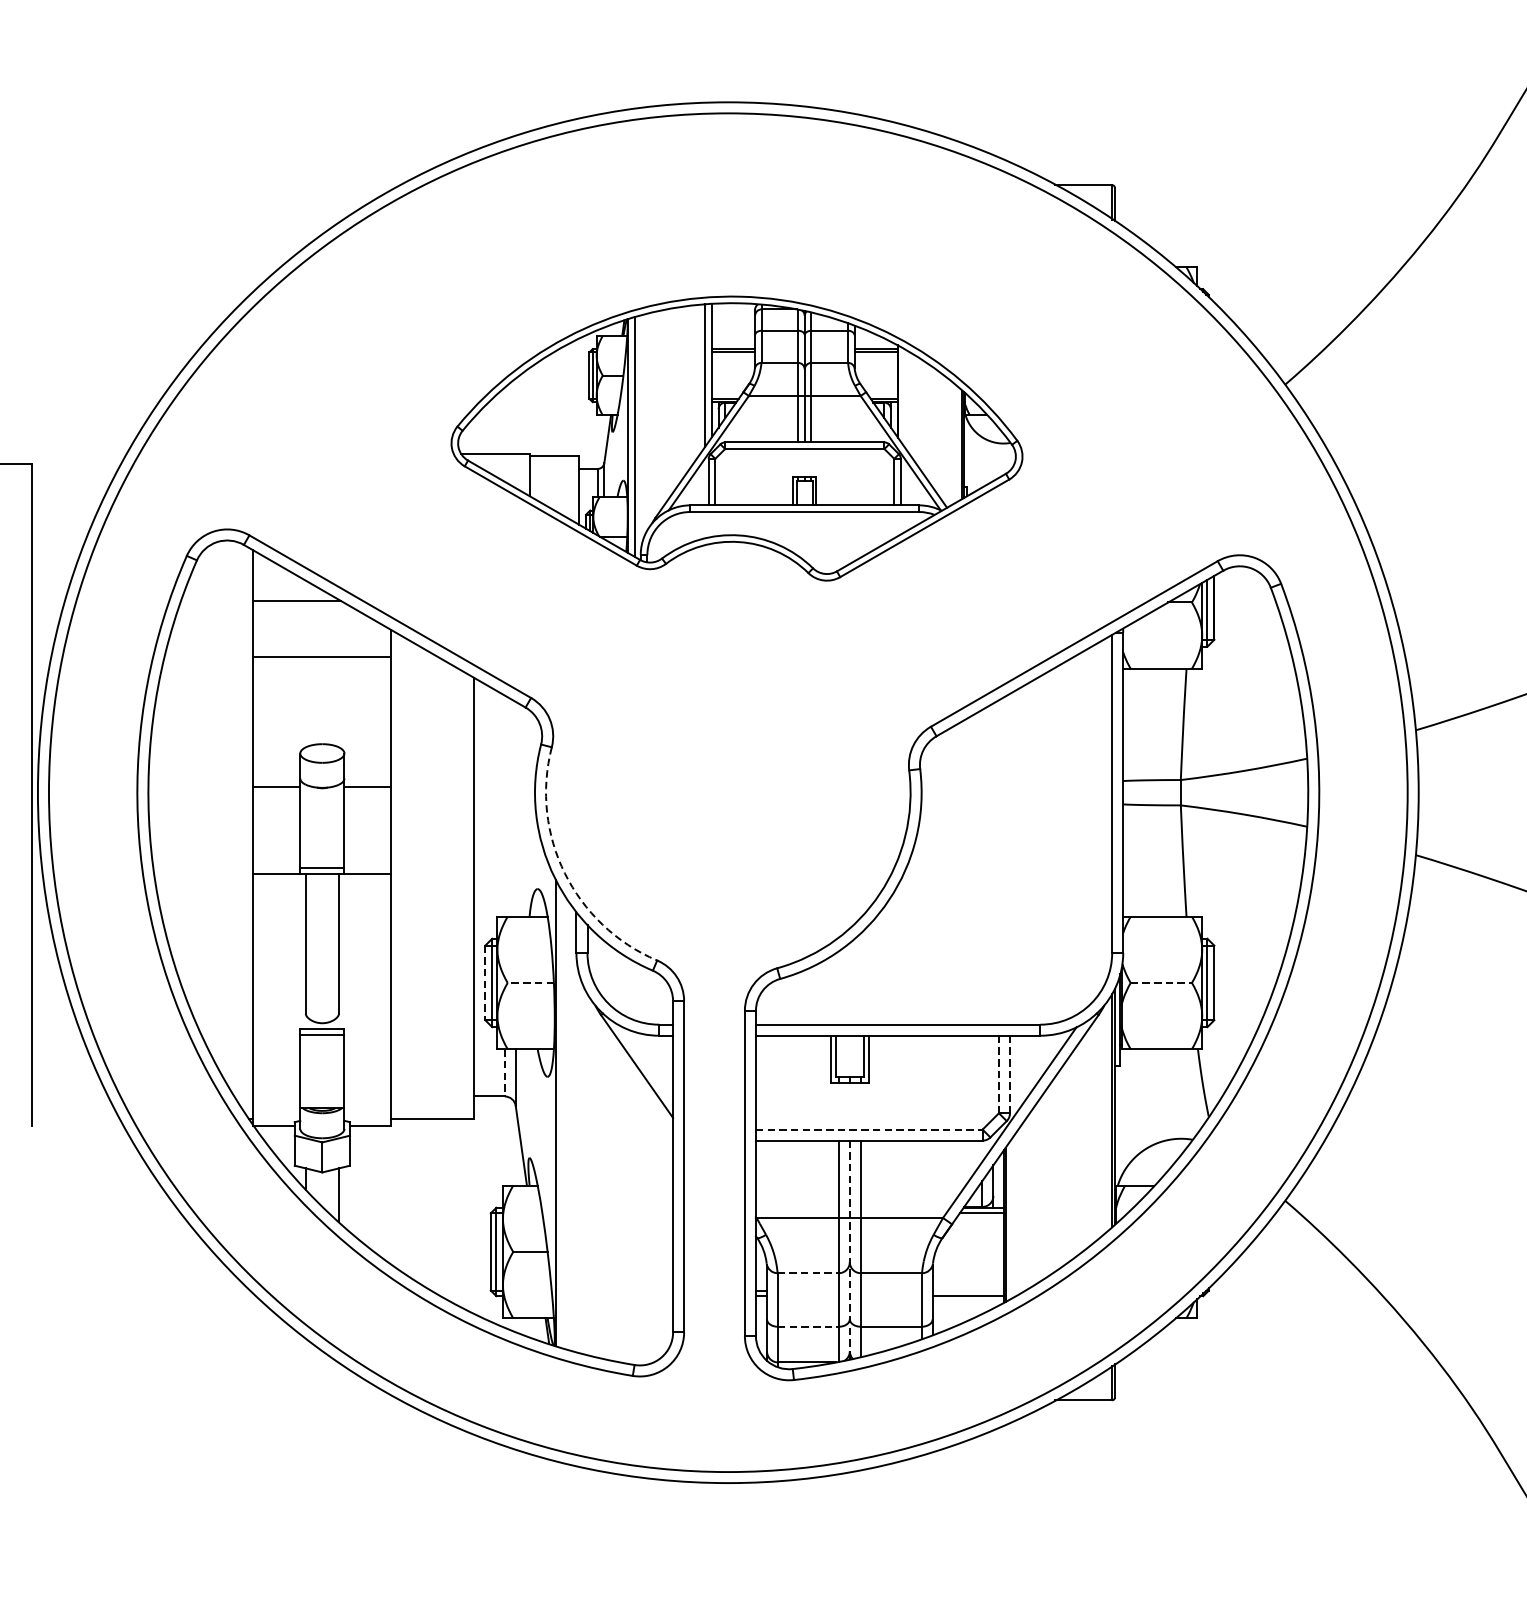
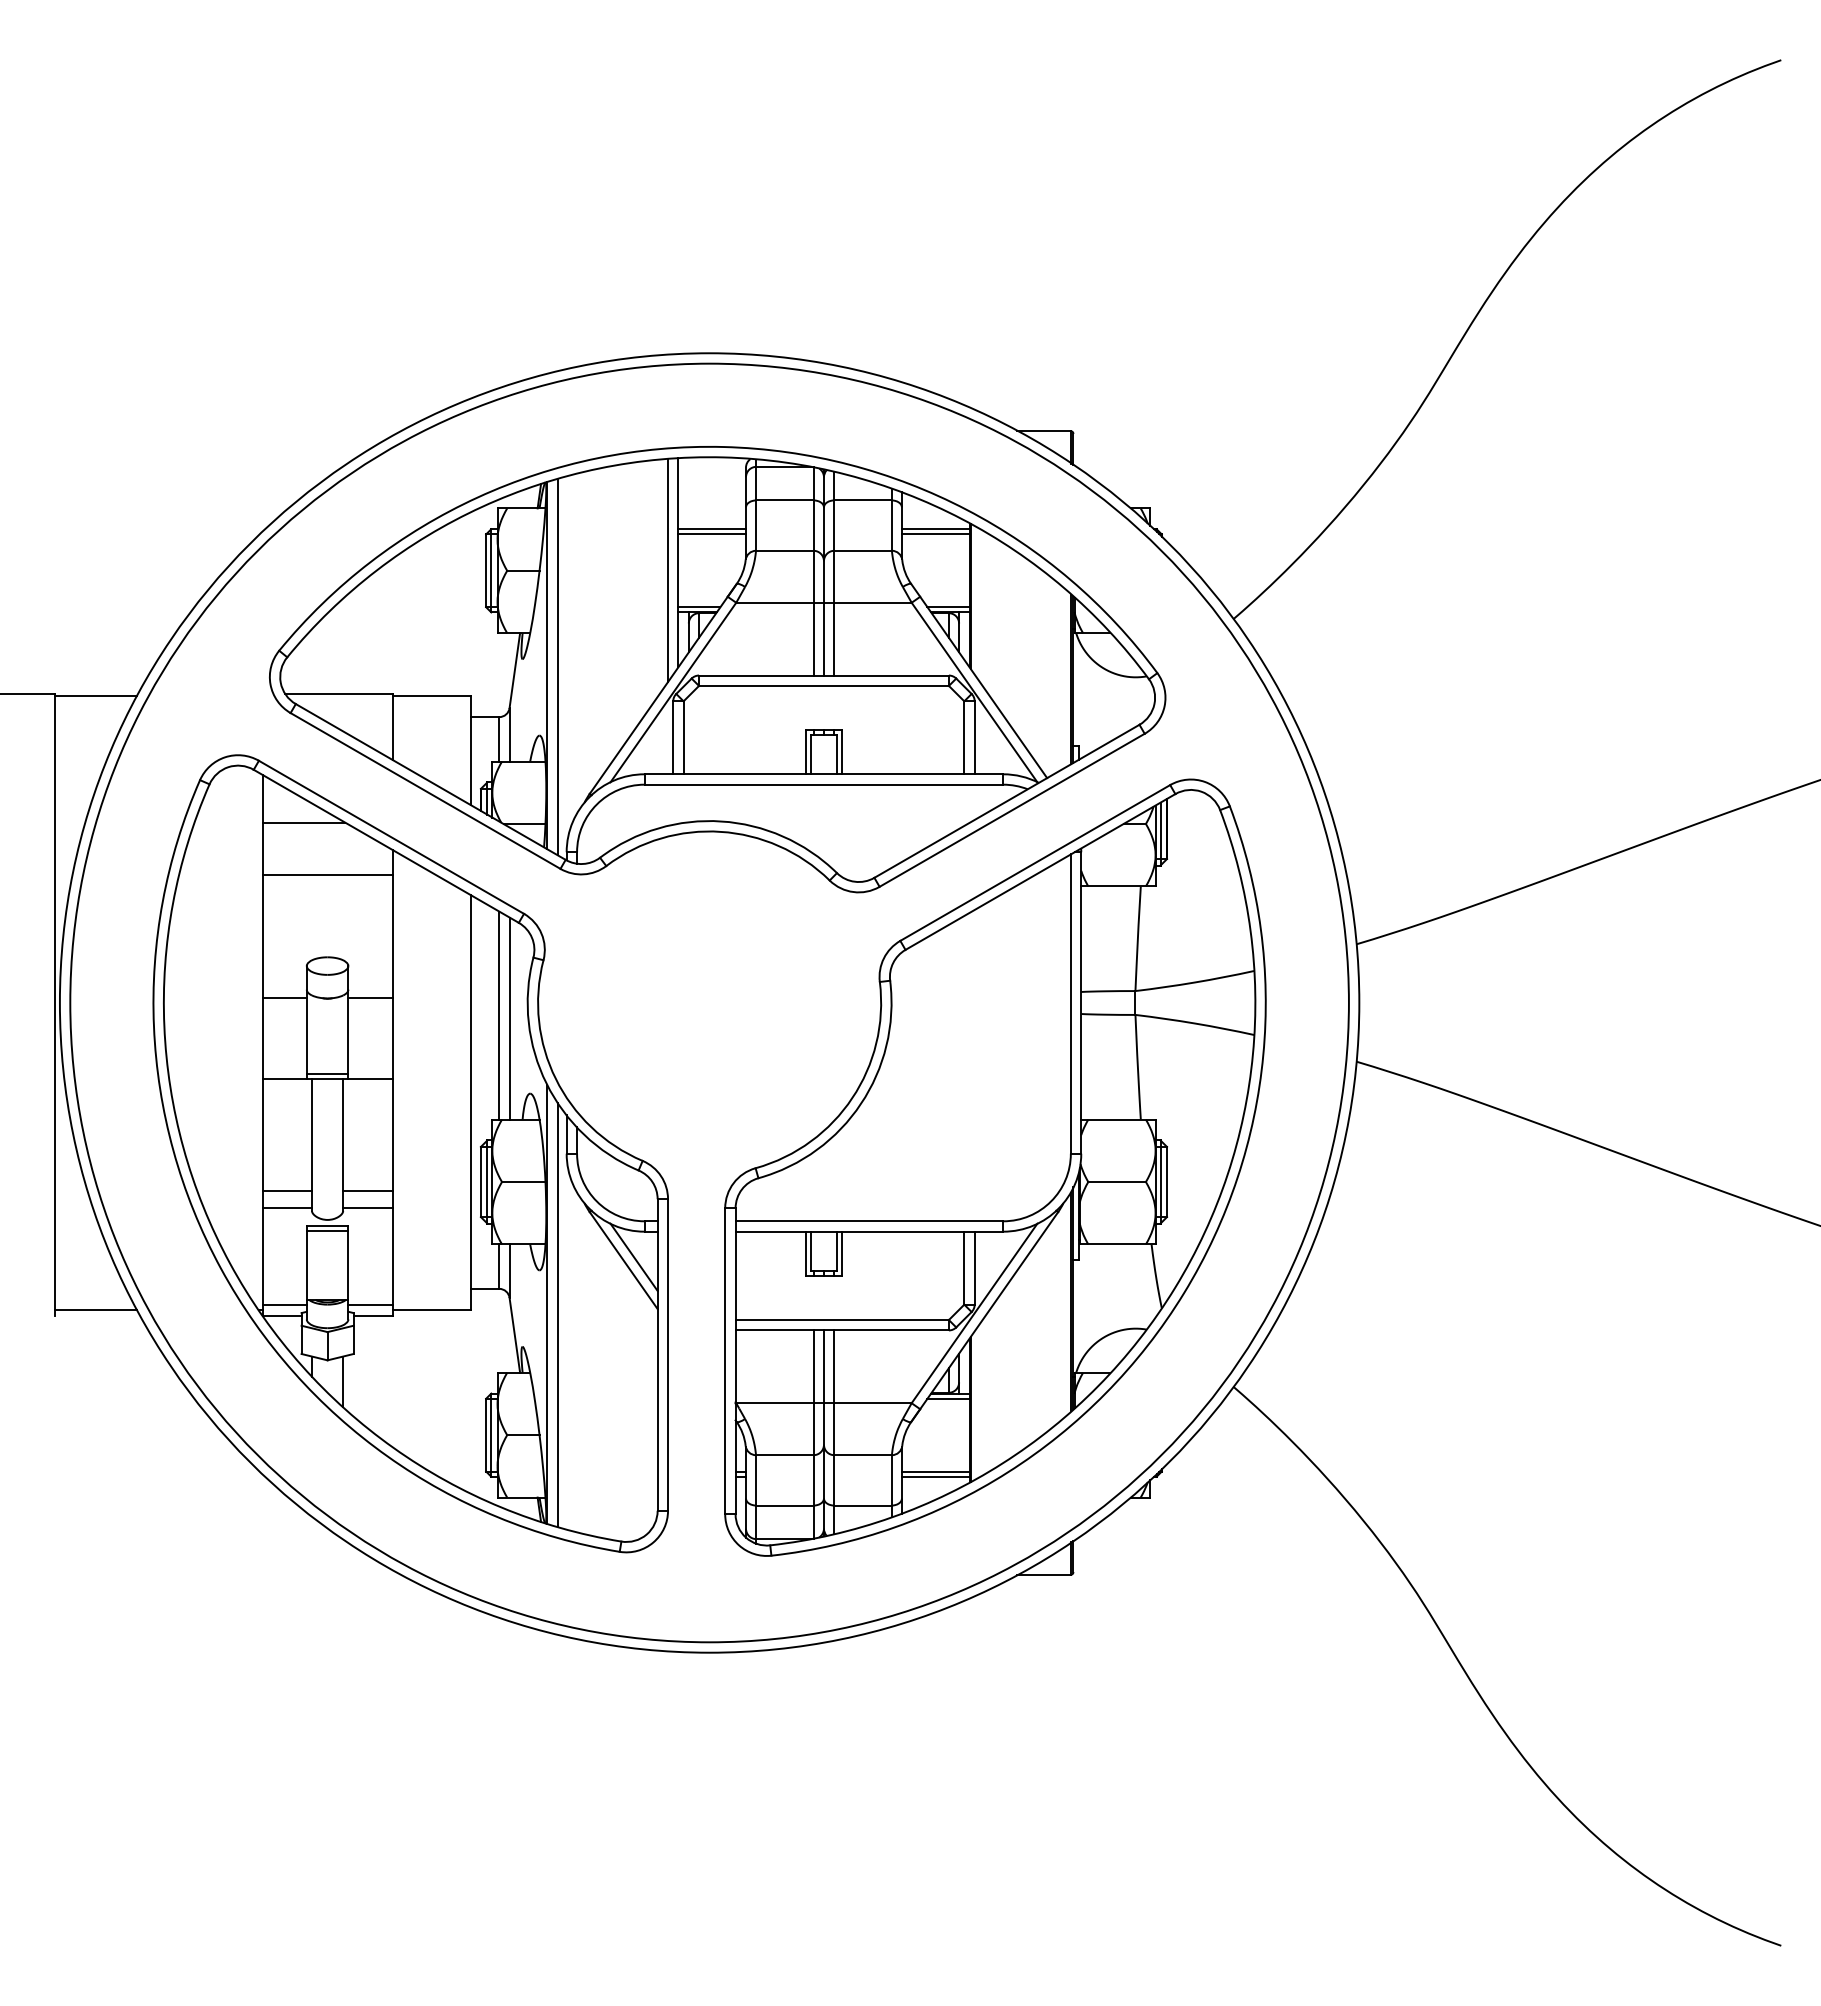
part: (736, 438) -> (717, 669), size x1.67
line: (75, 467) -> (95, 696), added
line: (505, 806) -> (499, 1015), added
line: (515, 809) -> (509, 1018), added
arc: (564, 872) -> (555, 1078), dashed -> solid
line: (484, 983) -> (480, 1182), dashed -> solid
line: (530, 983) -> (523, 1182), dashed -> solid
line: (1161, 983) -> (1117, 1182), dashed -> solid
line: (279, 993) -> (287, 1191), added
line: (364, 993) -> (367, 1191), added
line: (279, 1010) -> (287, 1207), added
line: (364, 1010) -> (367, 1207), added
line: (647, 1062) -> (633, 1256), added
line: (505, 1073) -> (499, 1267), dashed -> solid
line: (999, 1073) -> (964, 1267), dashed -> solid
line: (1009, 1074) -> (974, 1268), dashed -> solid
line: (276, 1114) -> (284, 1305), added
line: (367, 1114) -> (370, 1305), added
line: (75, 1118) -> (95, 1309), added
line: (566, 1123) -> (557, 1314), added
line: (869, 1130) -> (842, 1320), dashed -> solid
line: (849, 1250) -> (823, 1433), dashed -> solid
line: (807, 1273) -> (784, 1455), dashed -> solid
line: (968, 1290) -> (935, 1471), added
line: (807, 1326) -> (784, 1505), dashed -> solid

